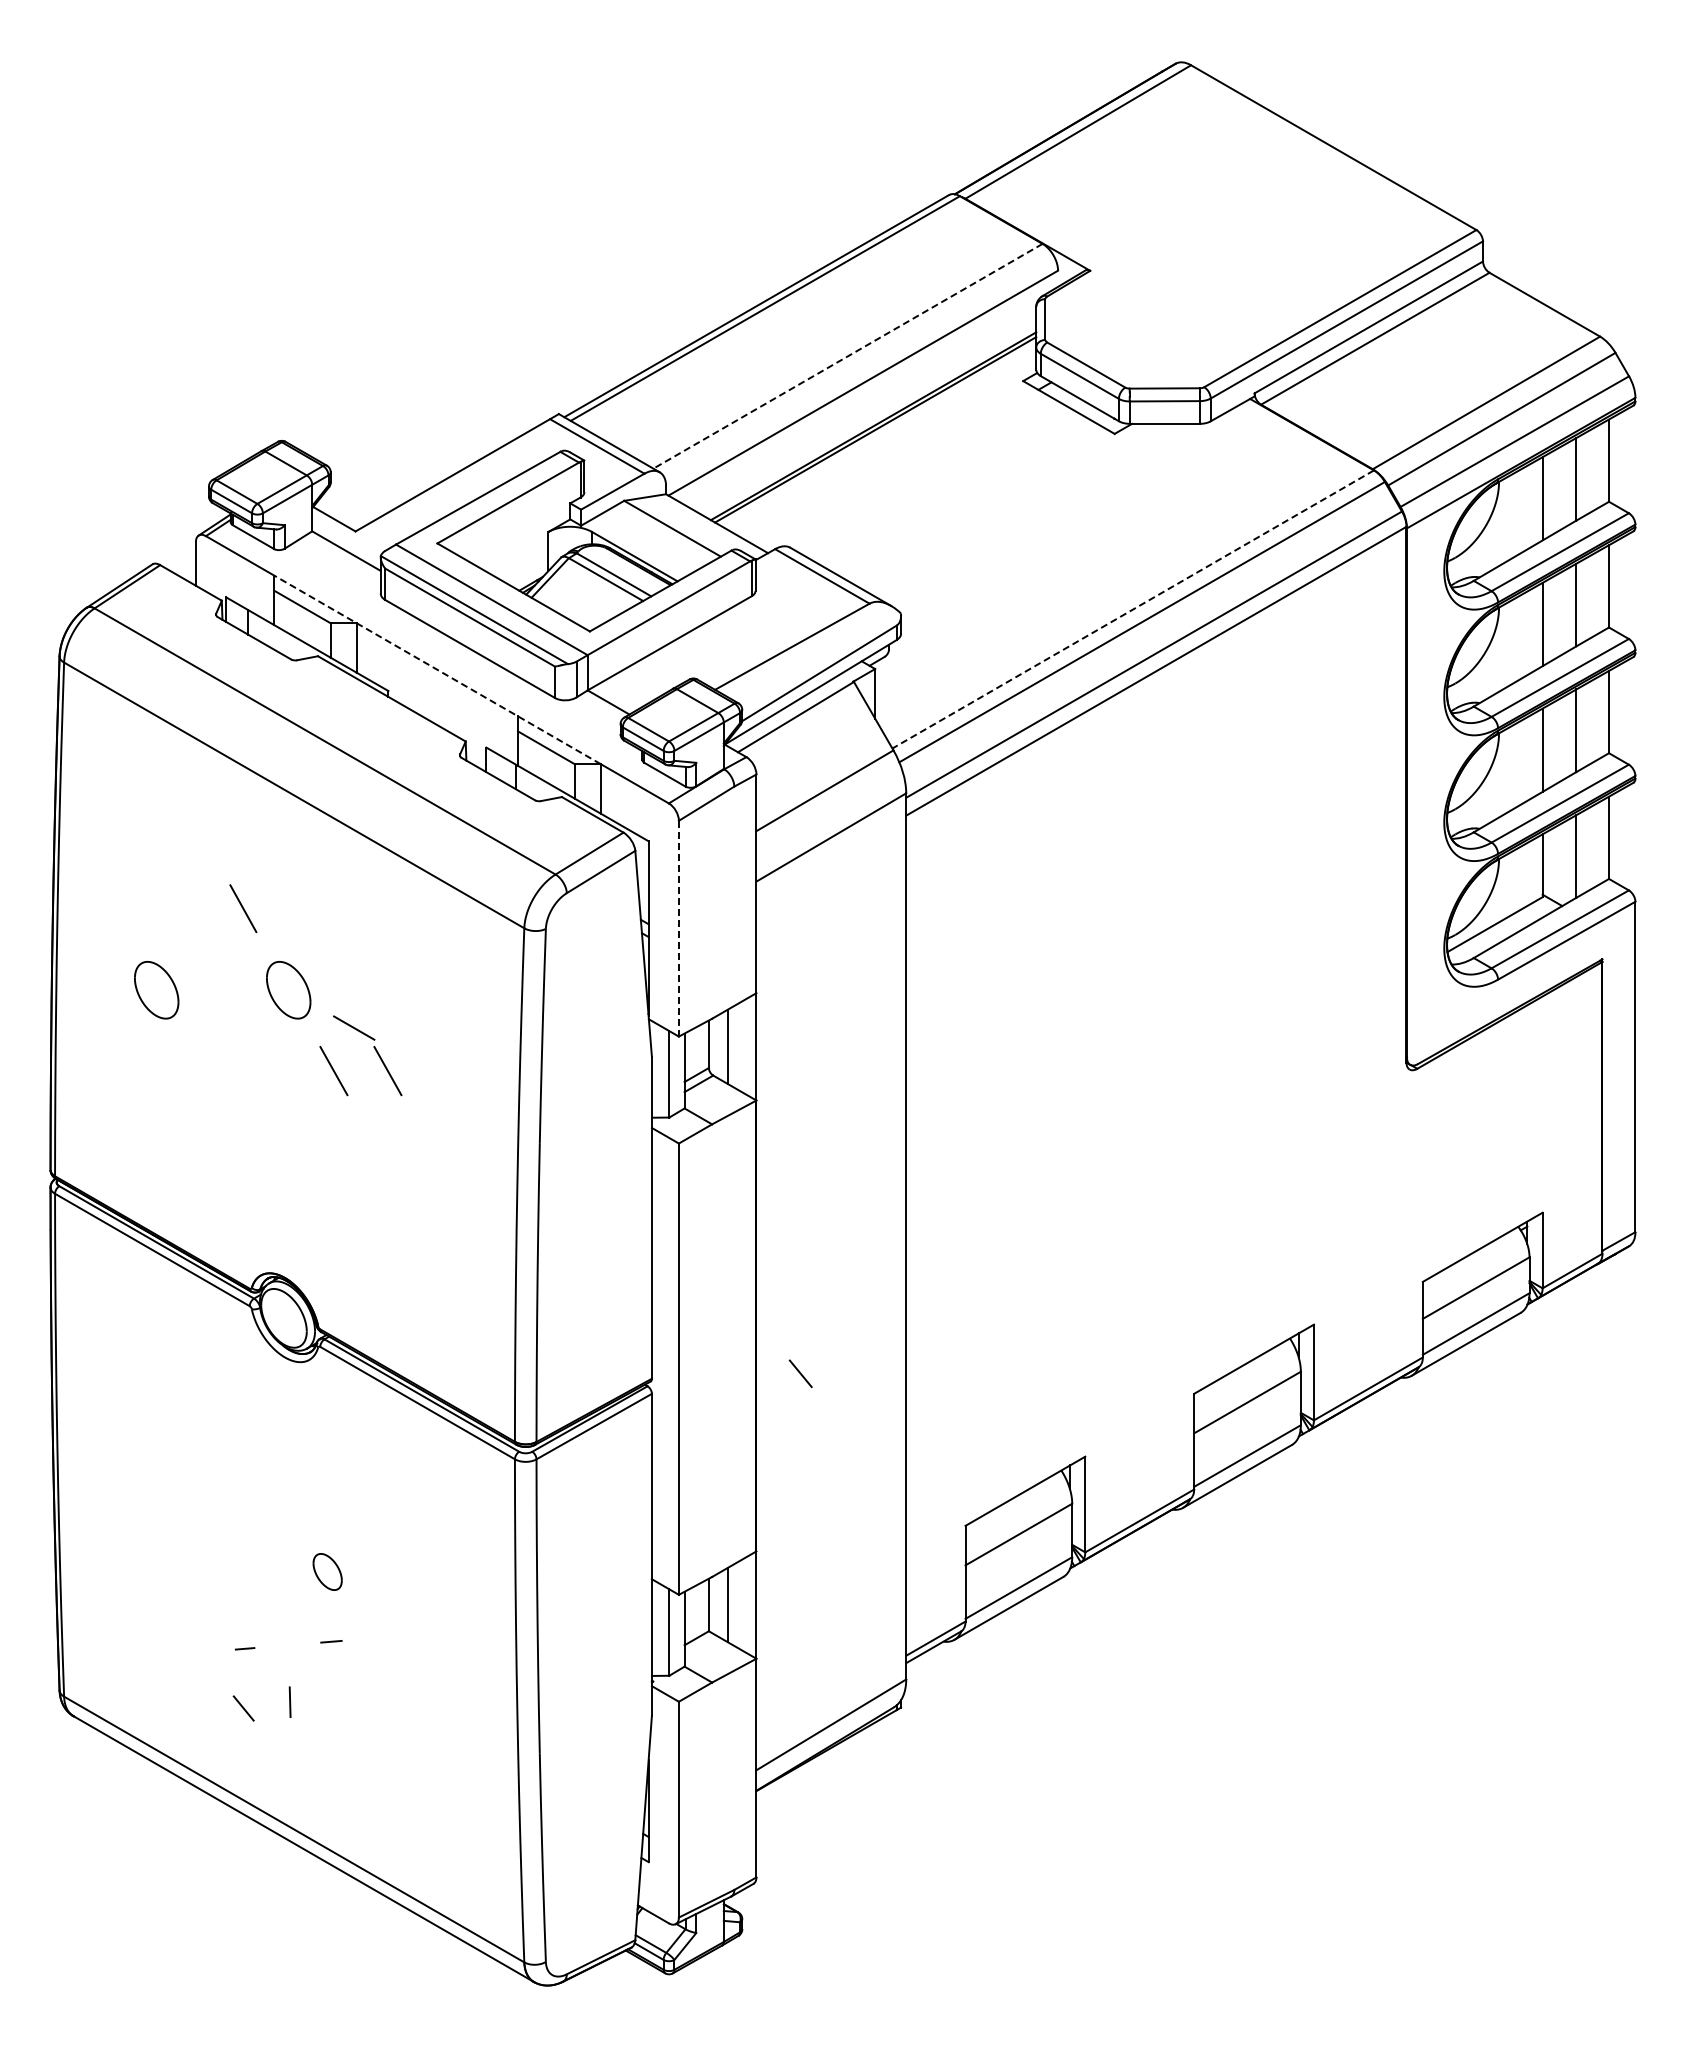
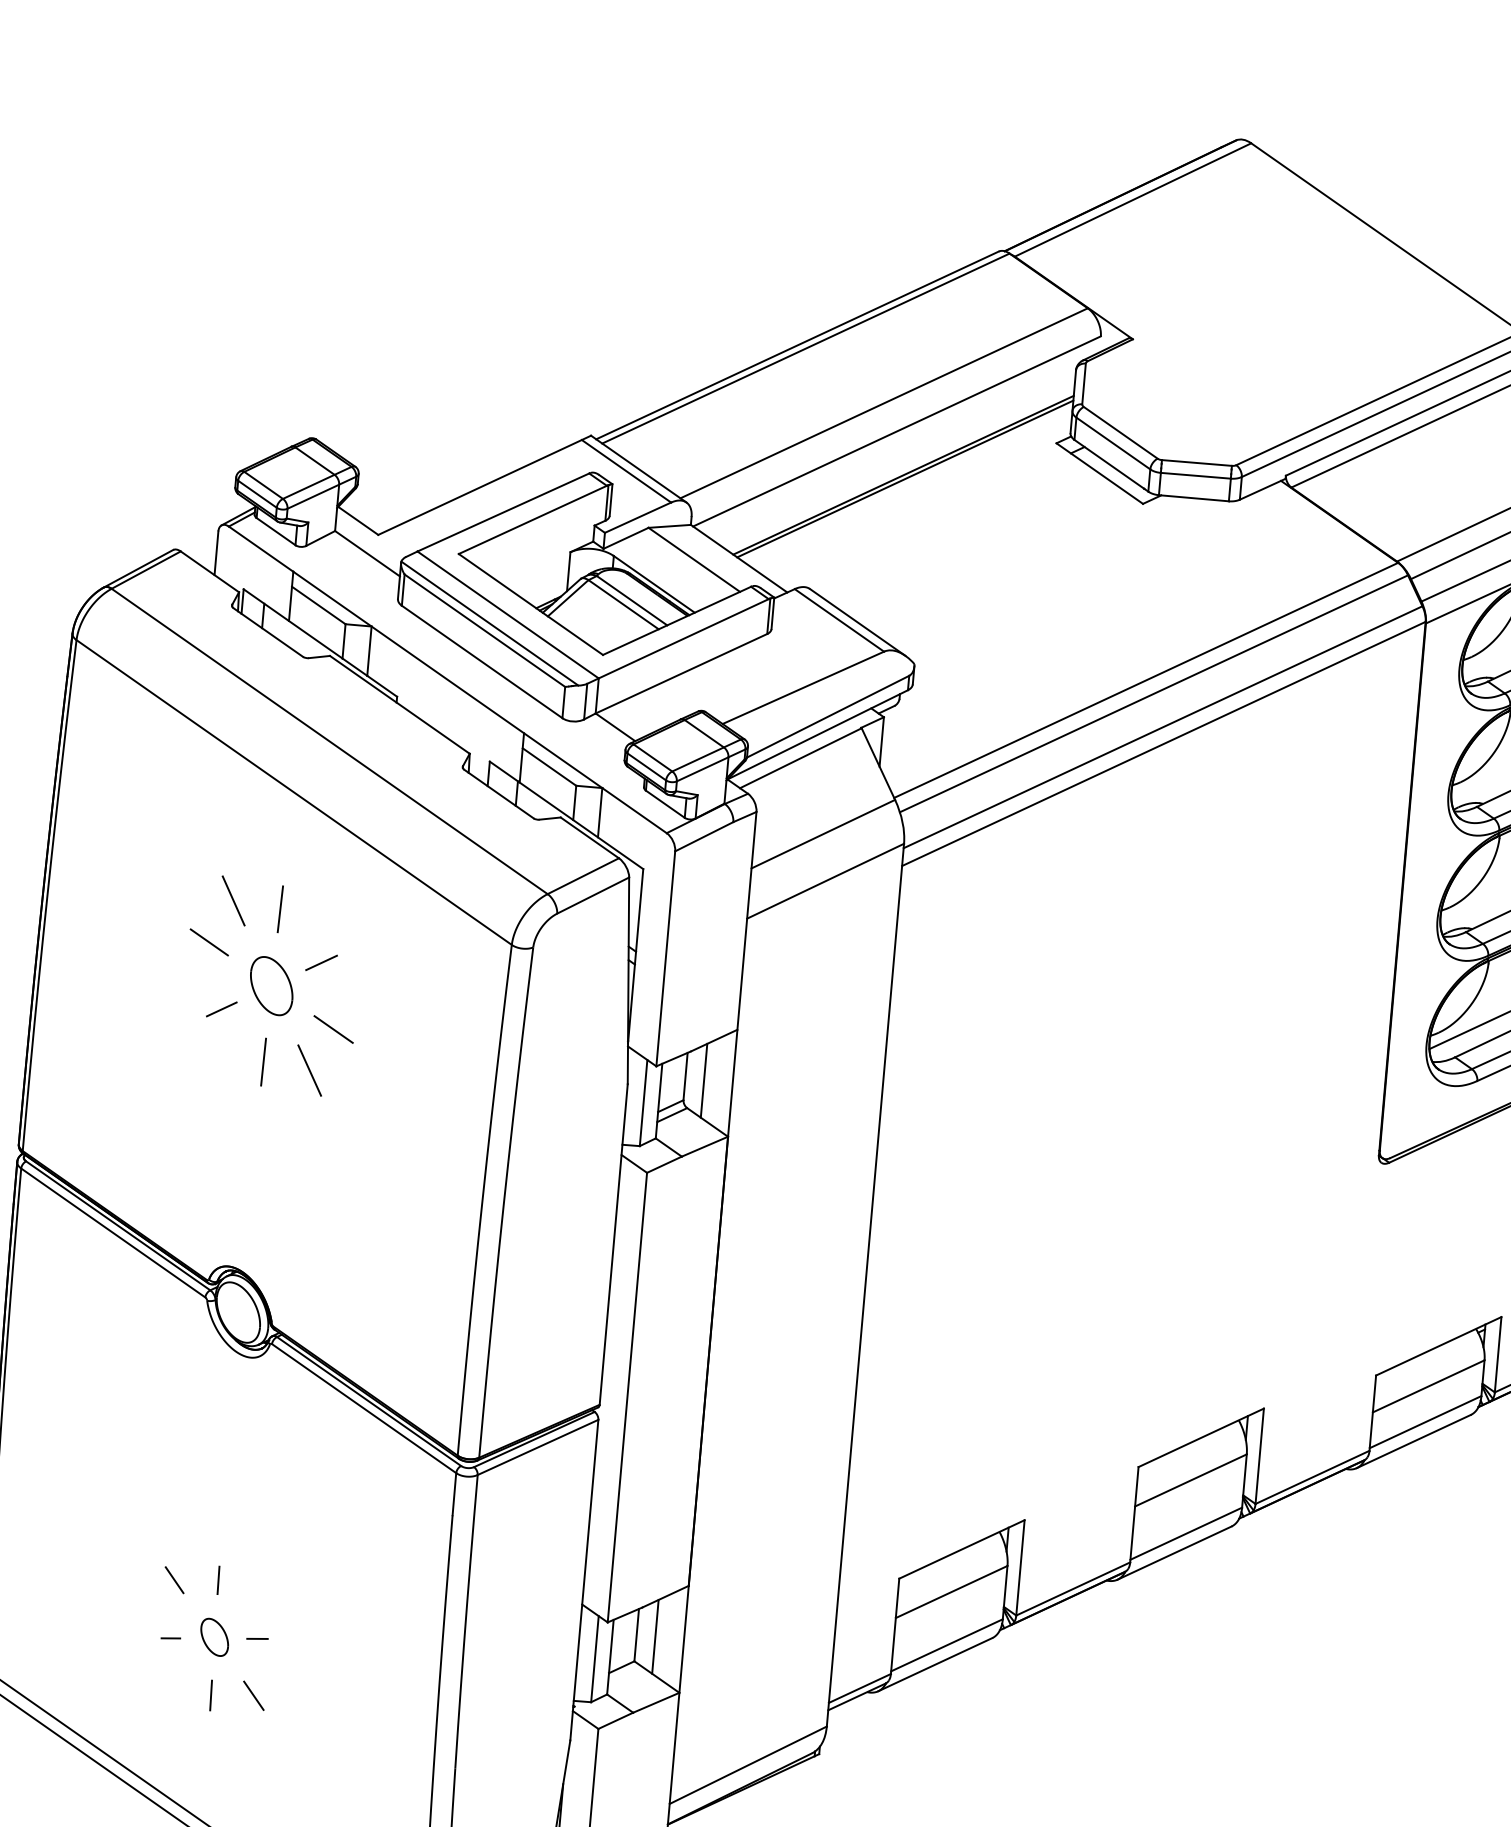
line: (848, 356) -> (884, 403), dashed -> solid
line: (1132, 609) -> (1145, 680), dashed -> solid
line: (437, 669) -> (447, 679), dashed -> solid
line: (290, 912) -> (280, 908), added
line: (678, 928) -> (665, 958), dashed -> solid
line: (222, 951) -> (209, 941), added
line: (336, 962) -> (321, 962), added
part: (156, 990) -> (139, 974), removed
line: (240, 1017) -> (221, 1009), added
line: (286, 1066) -> (262, 1061), added
line: (387, 1071) -> (363, 1075), removed
line: (800, 1373) -> (253, 1695), moved
part: (327, 1571) -> (214, 1636), moved
line: (287, 1586) -> (218, 1580), added
line: (243, 1708) -> (174, 1580), moved

